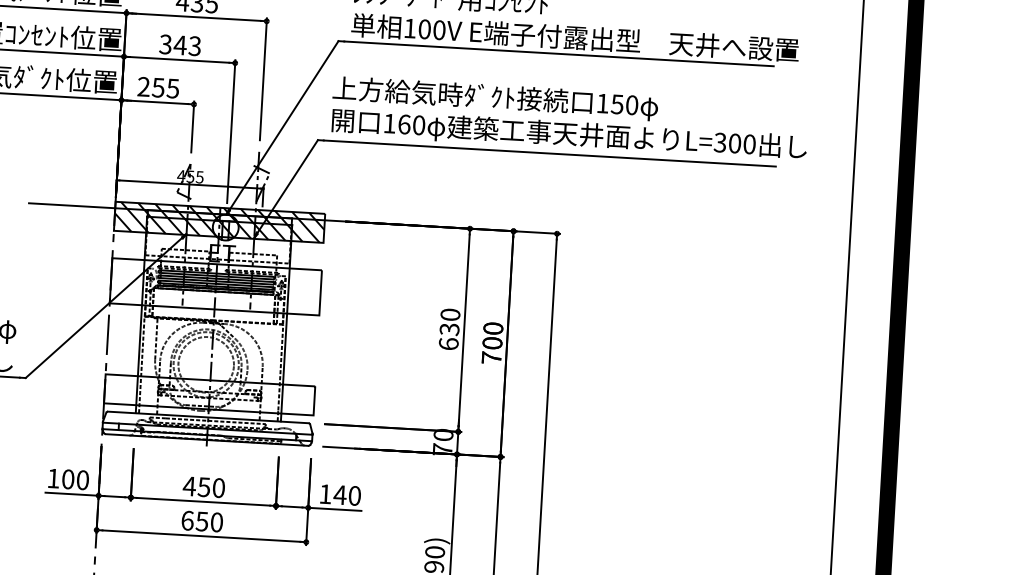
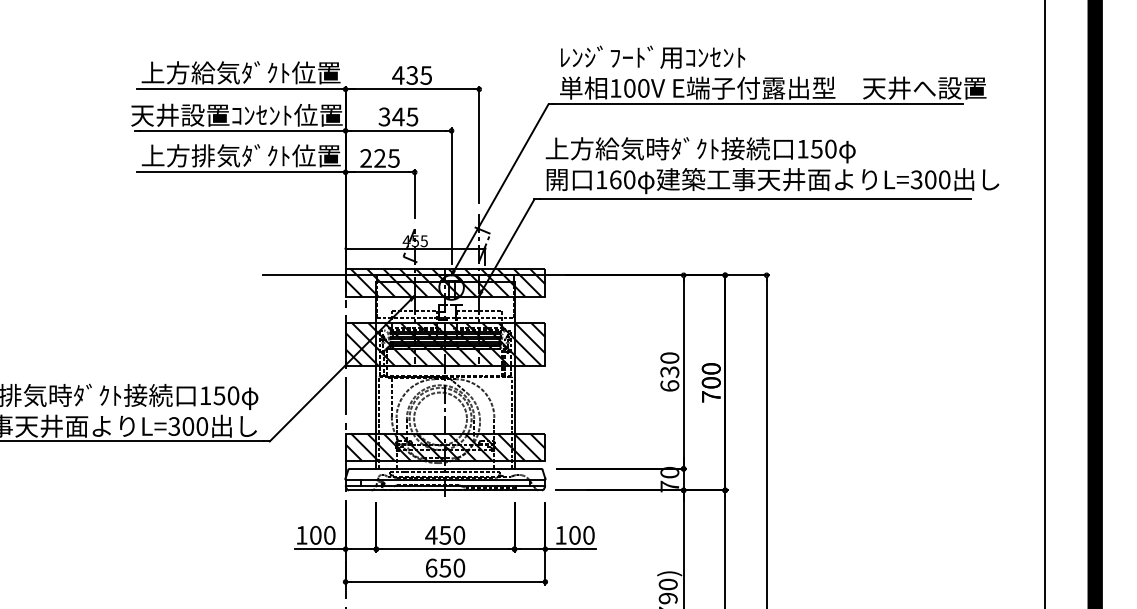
text: (195, 45) -> (412, 116), 343 -> 345
text: (157, 87) -> (379, 158), 255 -> 225
hatch: (215, 285) -> (445, 343), added
hatch: (209, 395) -> (445, 447), added
text: (339, 494) -> (574, 534), 140 -> 100

